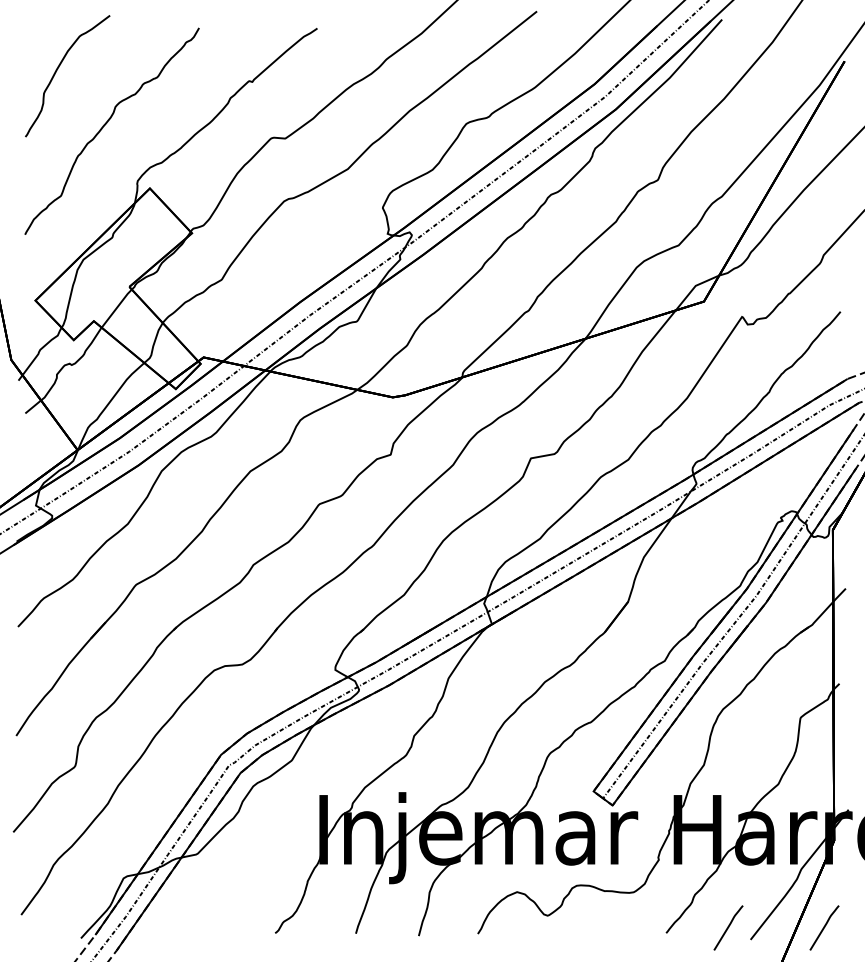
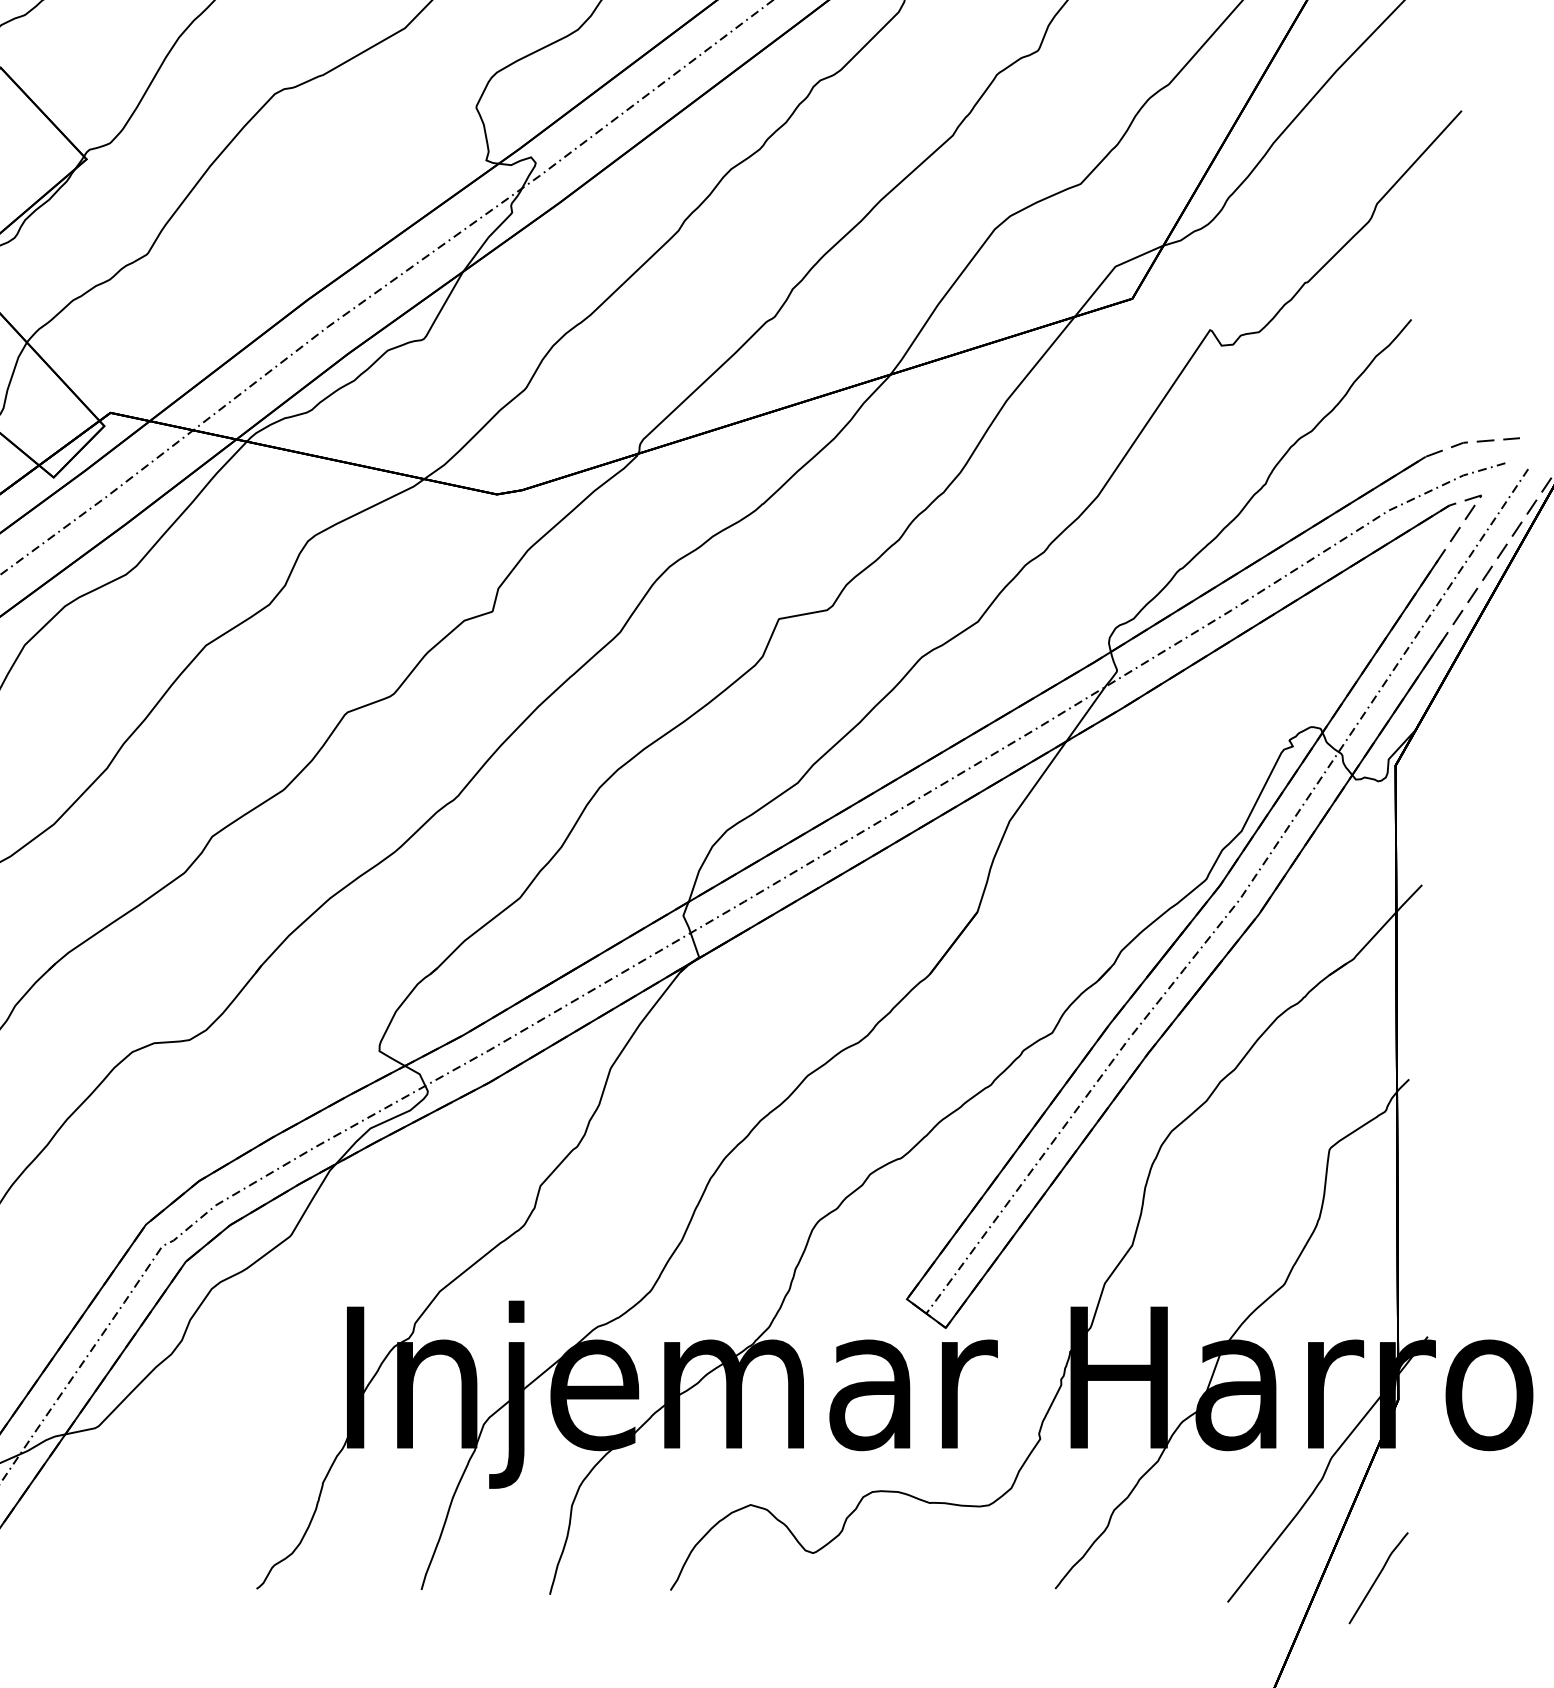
curve: (728, 927) -> (1182, 1577), removed

